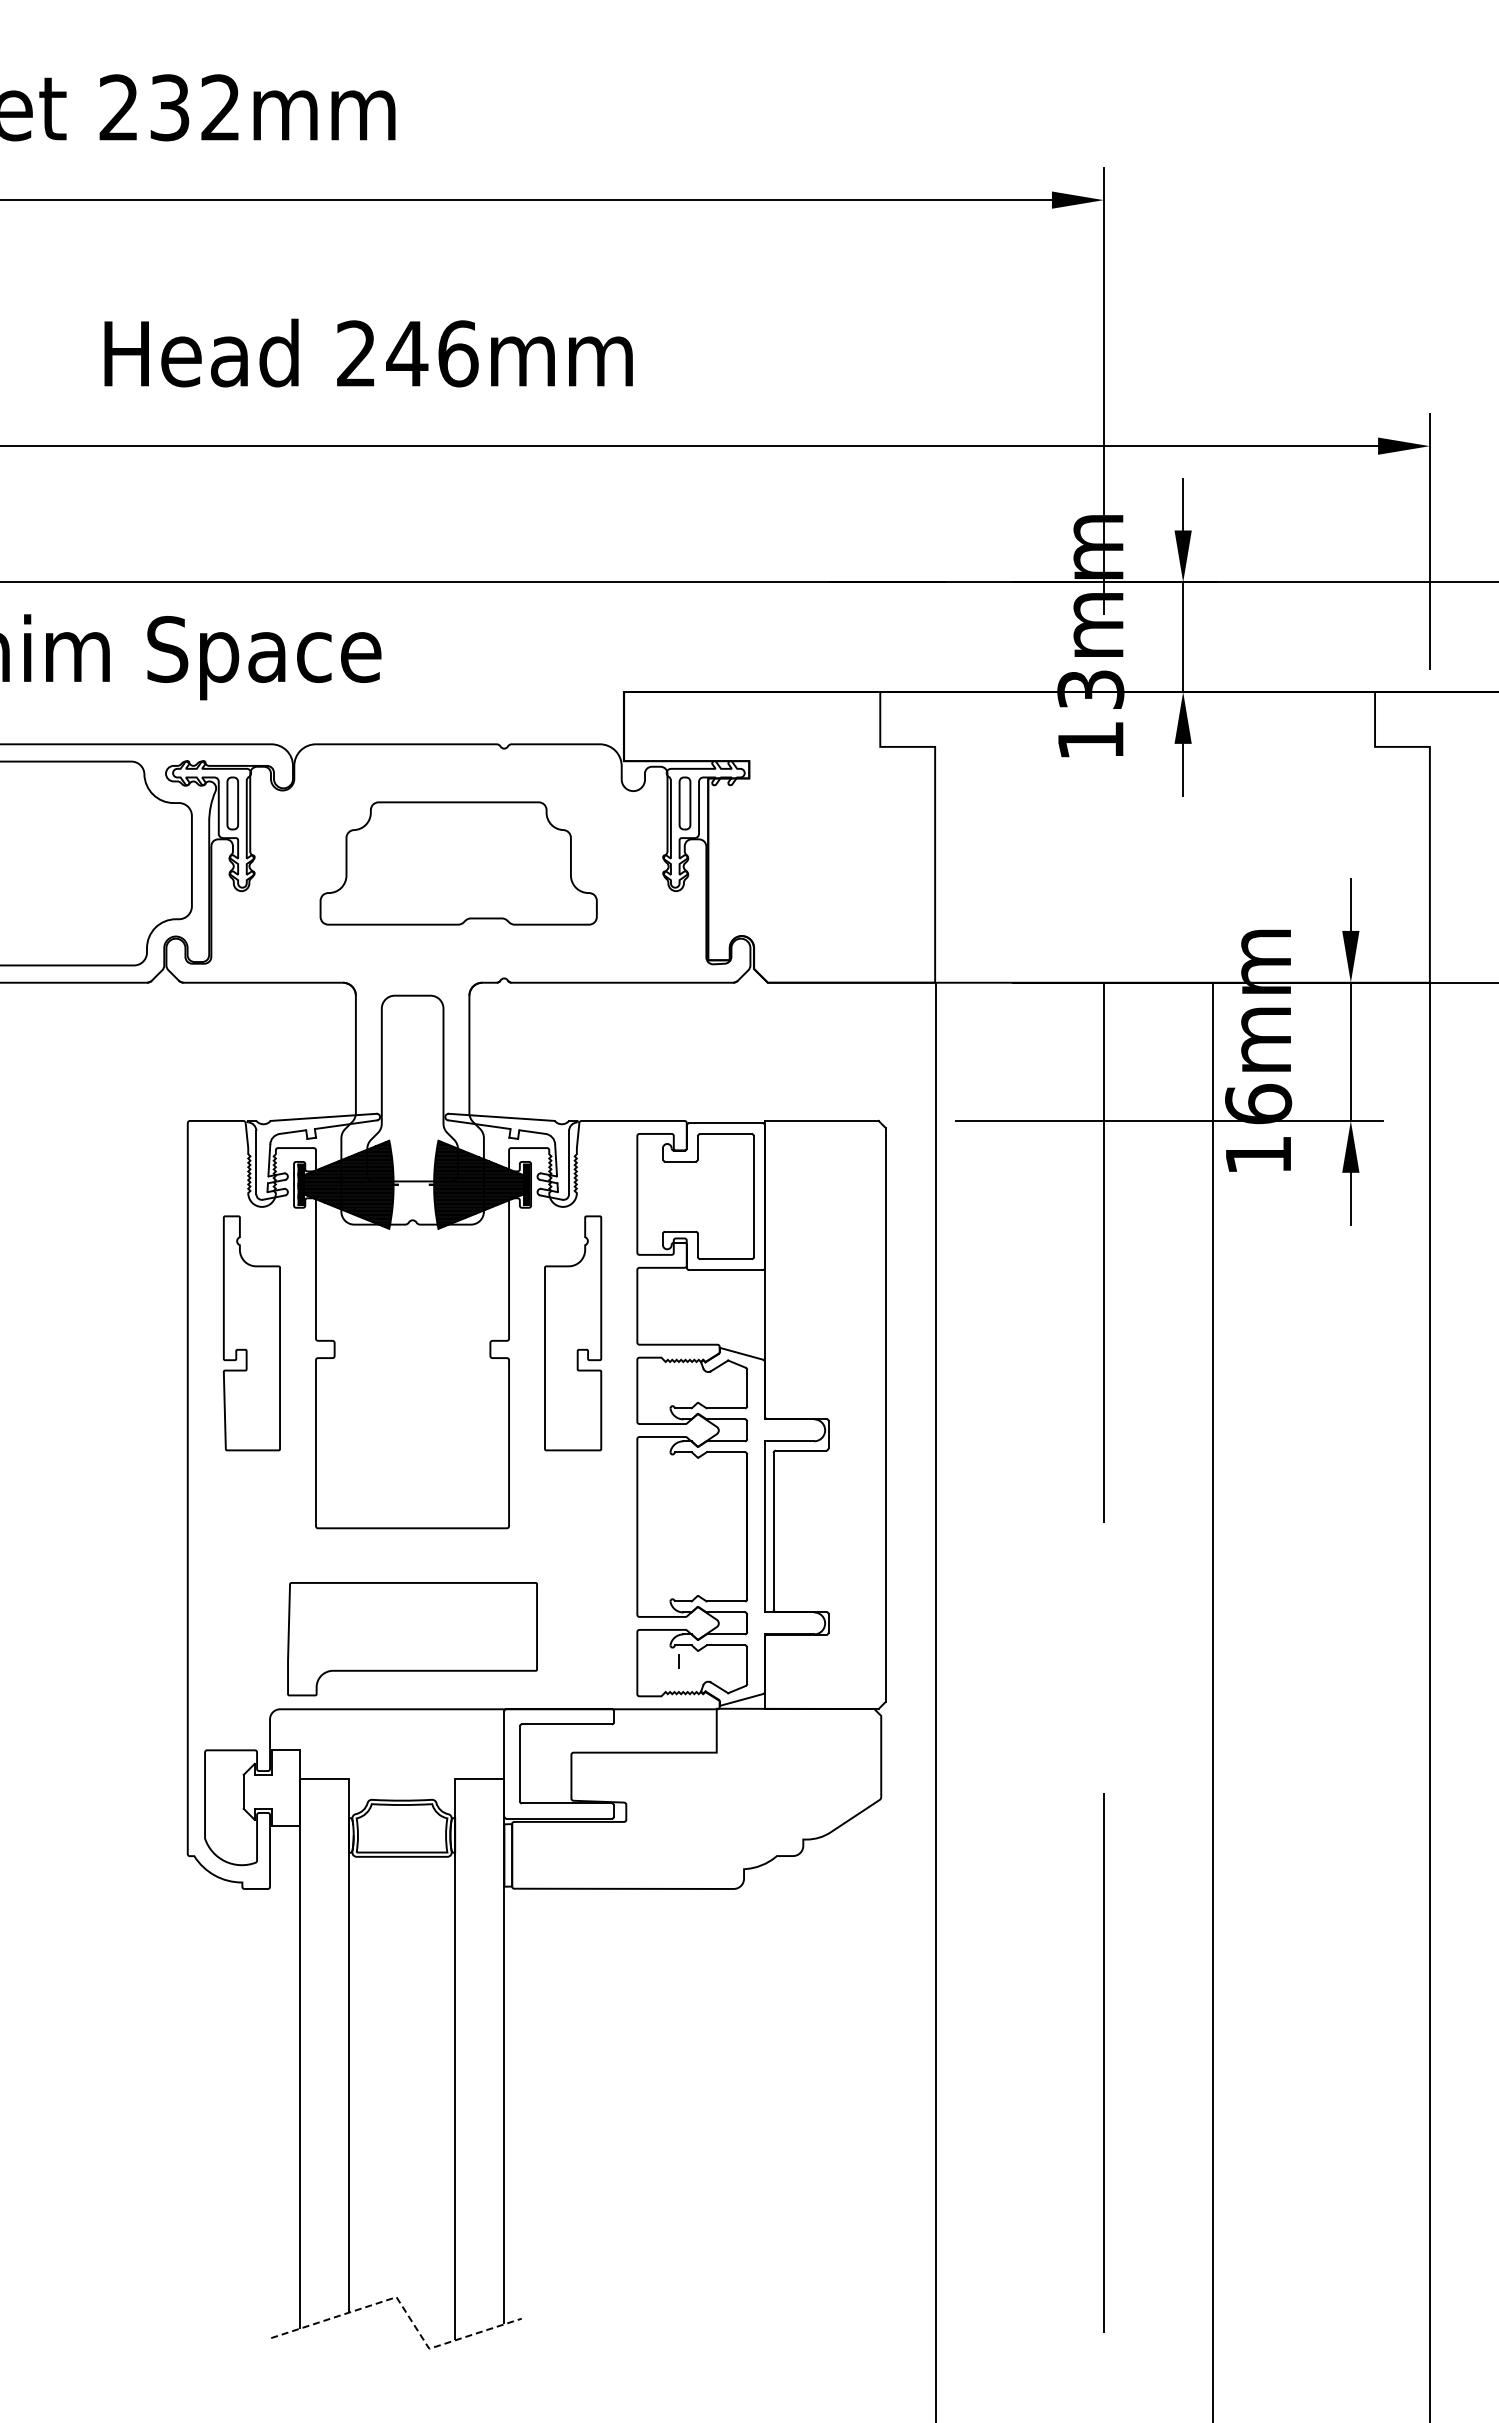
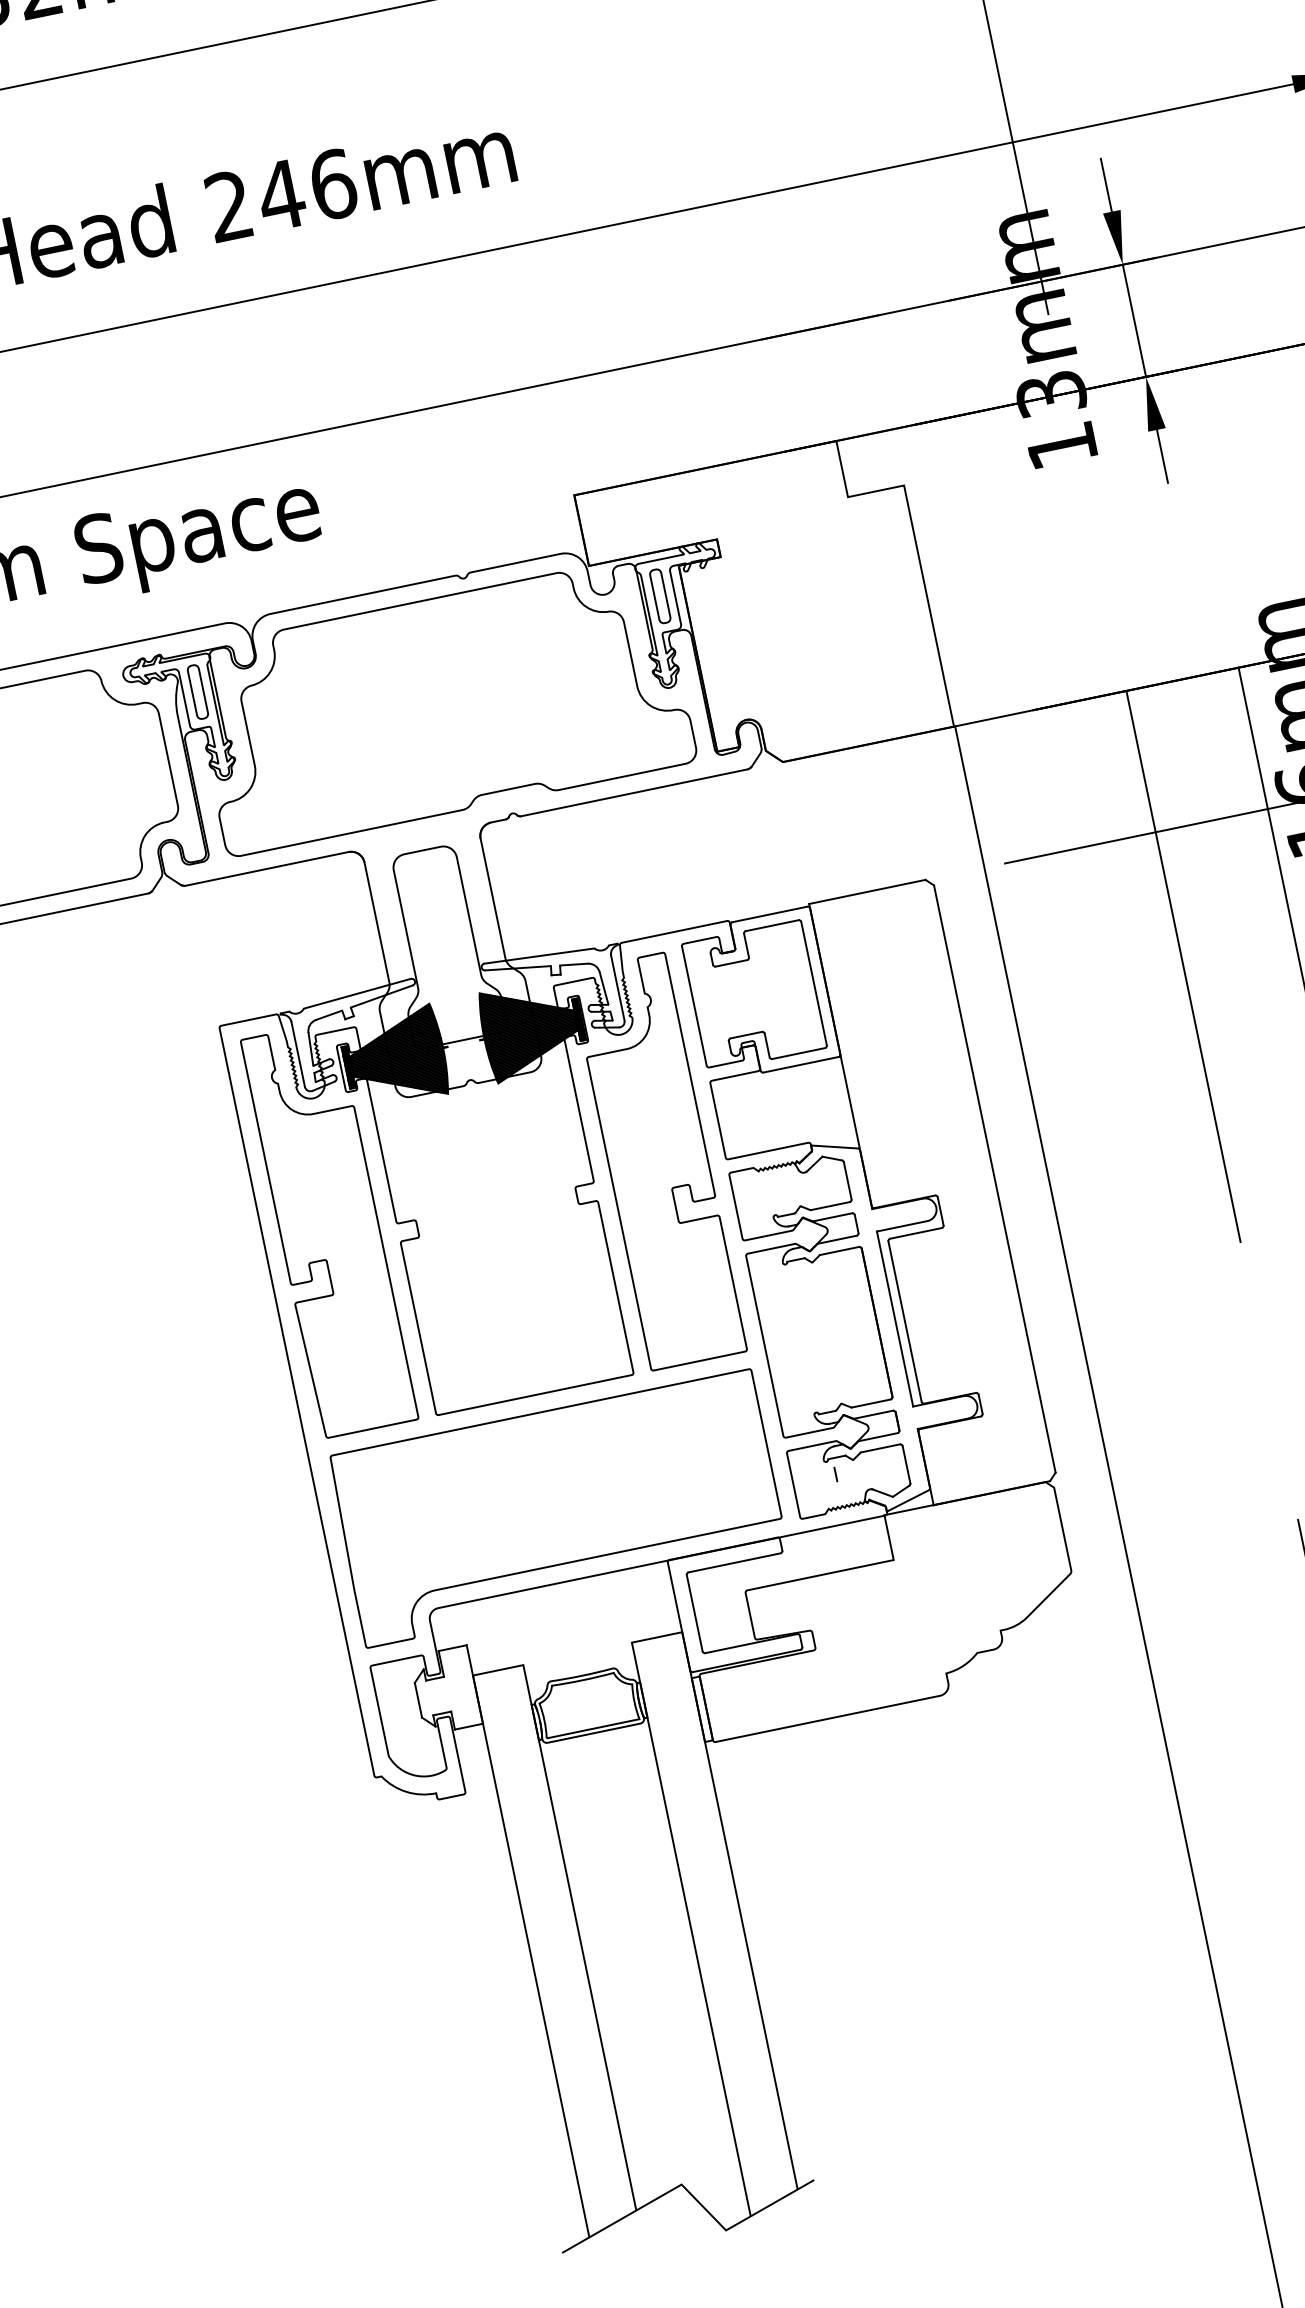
part: (458, 863) -> (441, 705), size x1.67
part: (251, 1333) -> (329, 1230), size x1.67
part: (572, 1333) -> (657, 1162), size x1.67
part: (412, 1638) -> (558, 1507), size x1.67
line: (403, 2308) -> (691, 2194), dashed -> solid

